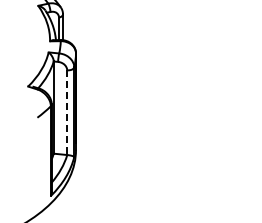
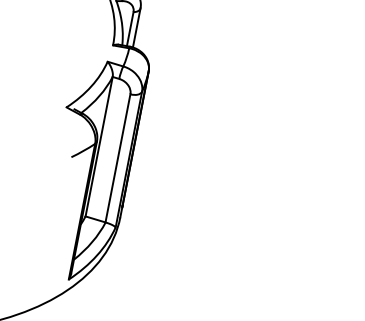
line: (67, 113) -> (118, 159), dashed -> solid

